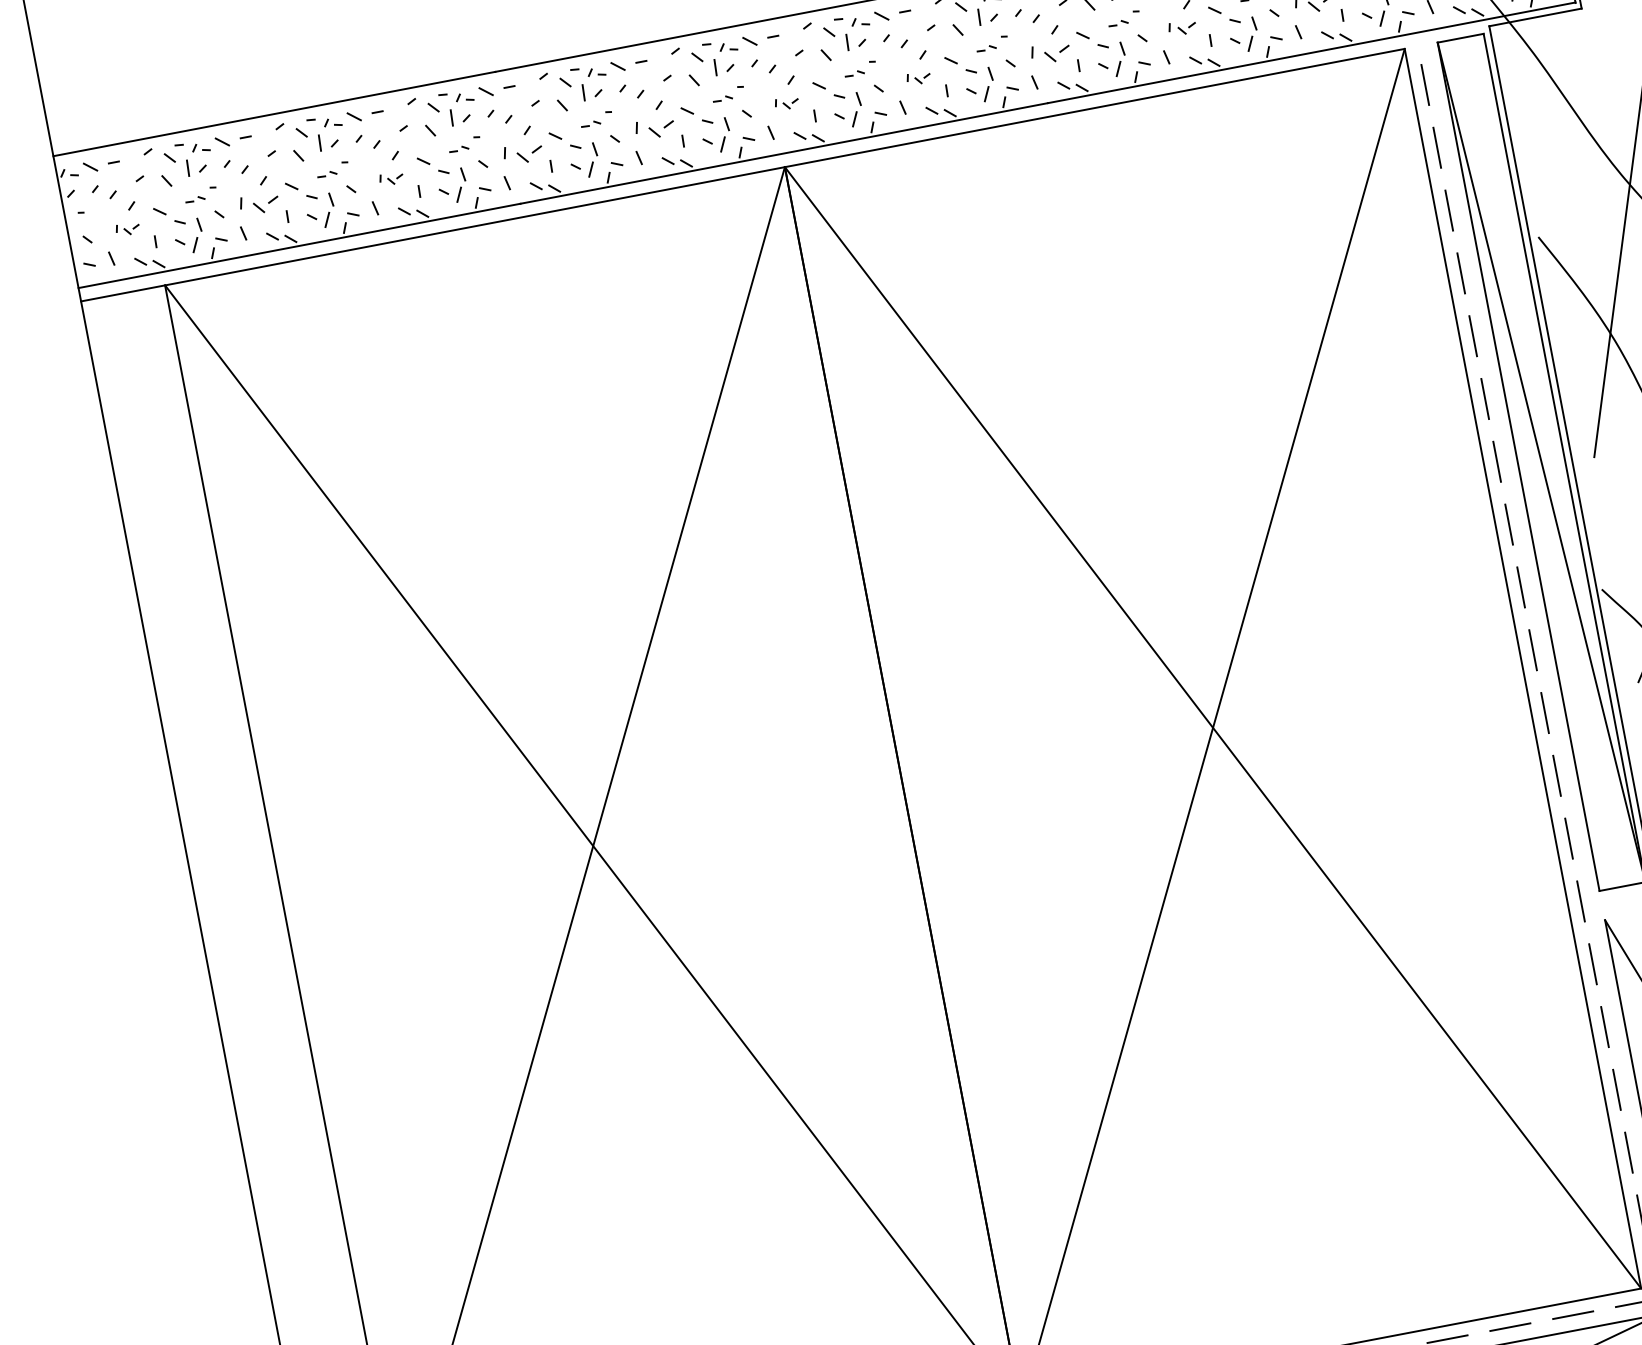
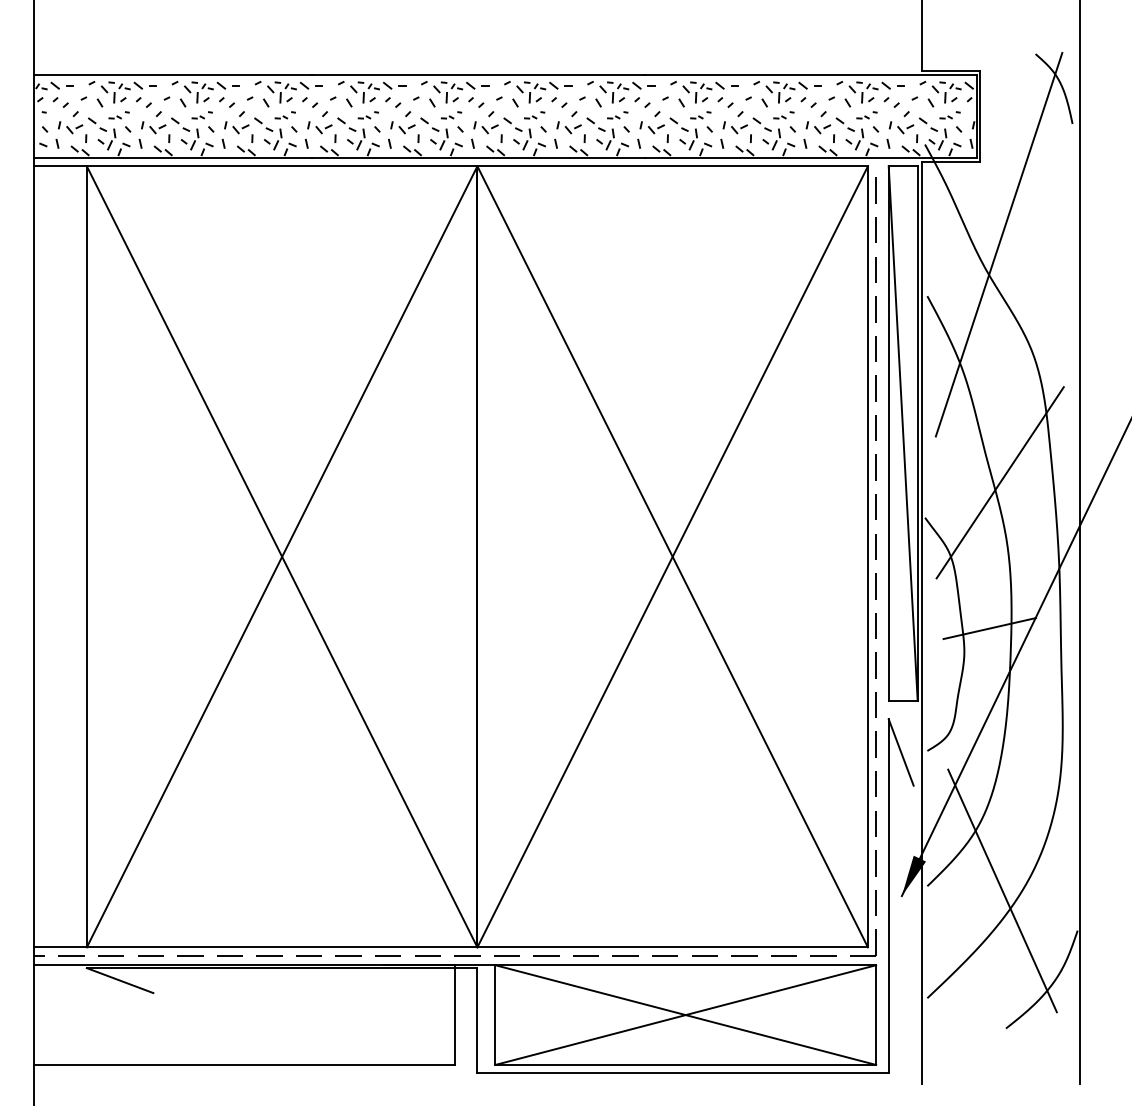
part: (1181, 27) -> (734, 127), size x1.43
part: (917, 77) -> (568, 127), size x1.67
part: (785, 103) -> (485, 127), size x1.67
part: (390, 178) -> (236, 127), size x1.67
part: (127, 228) -> (70, 127), size x1.67

